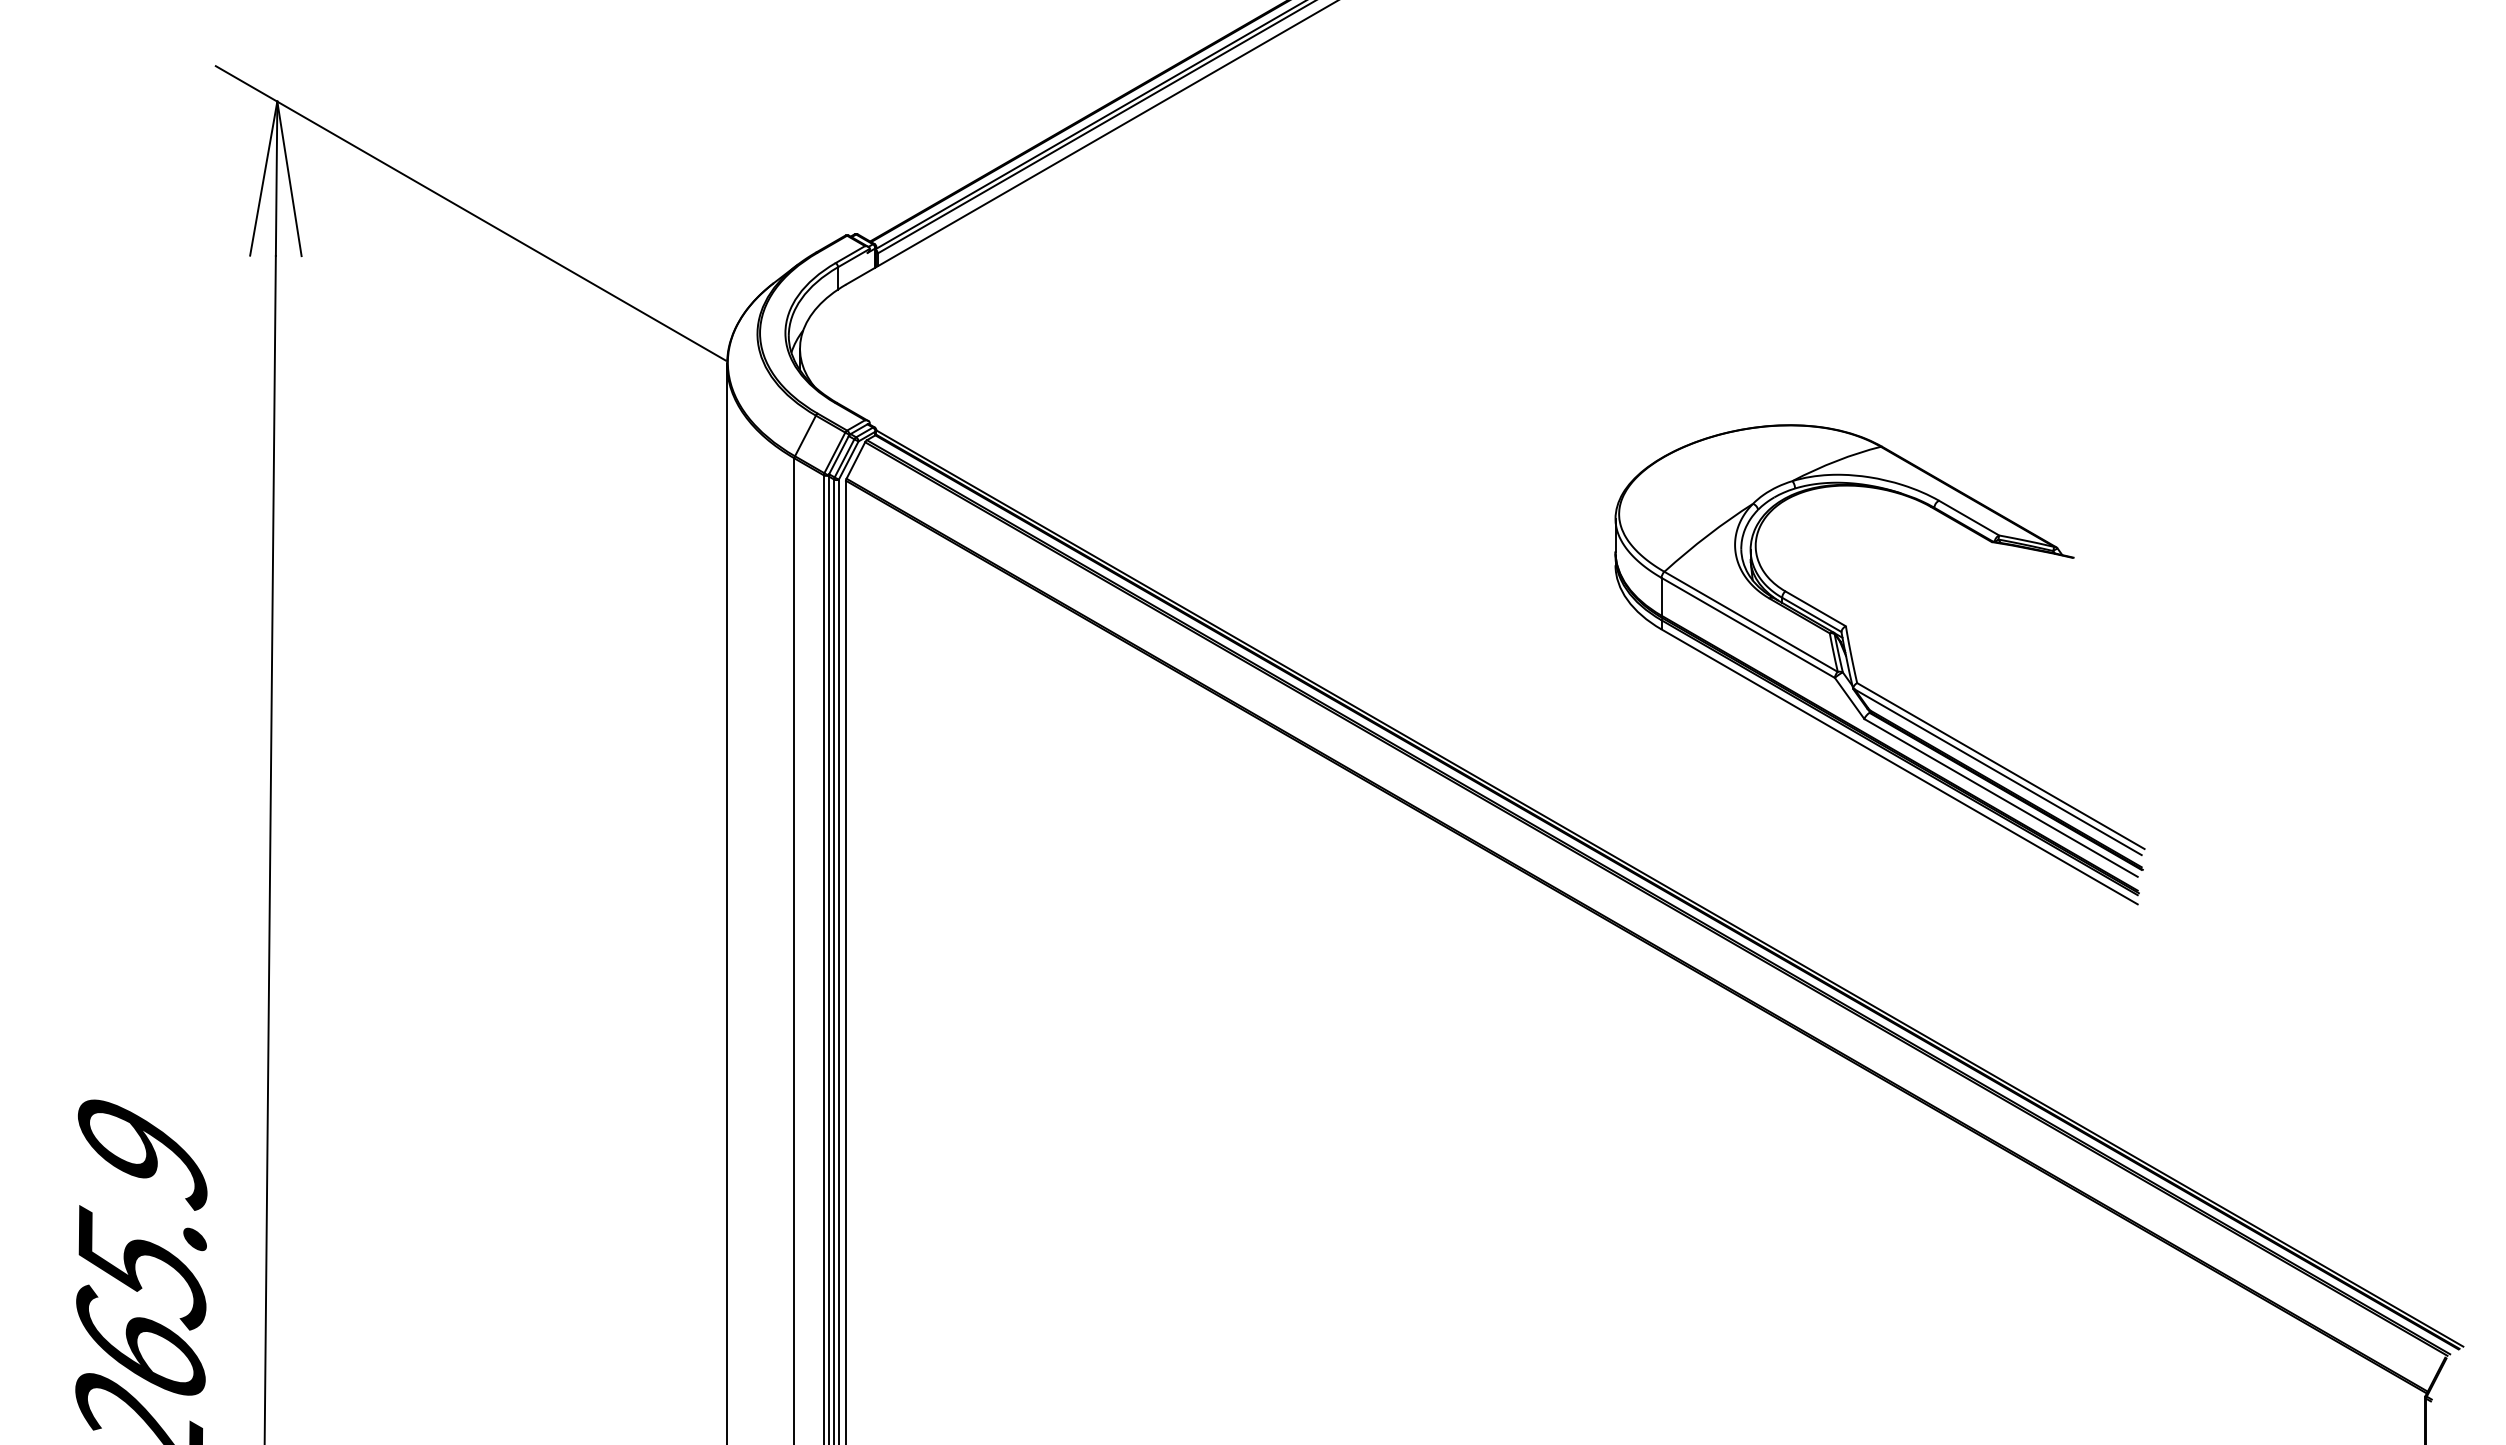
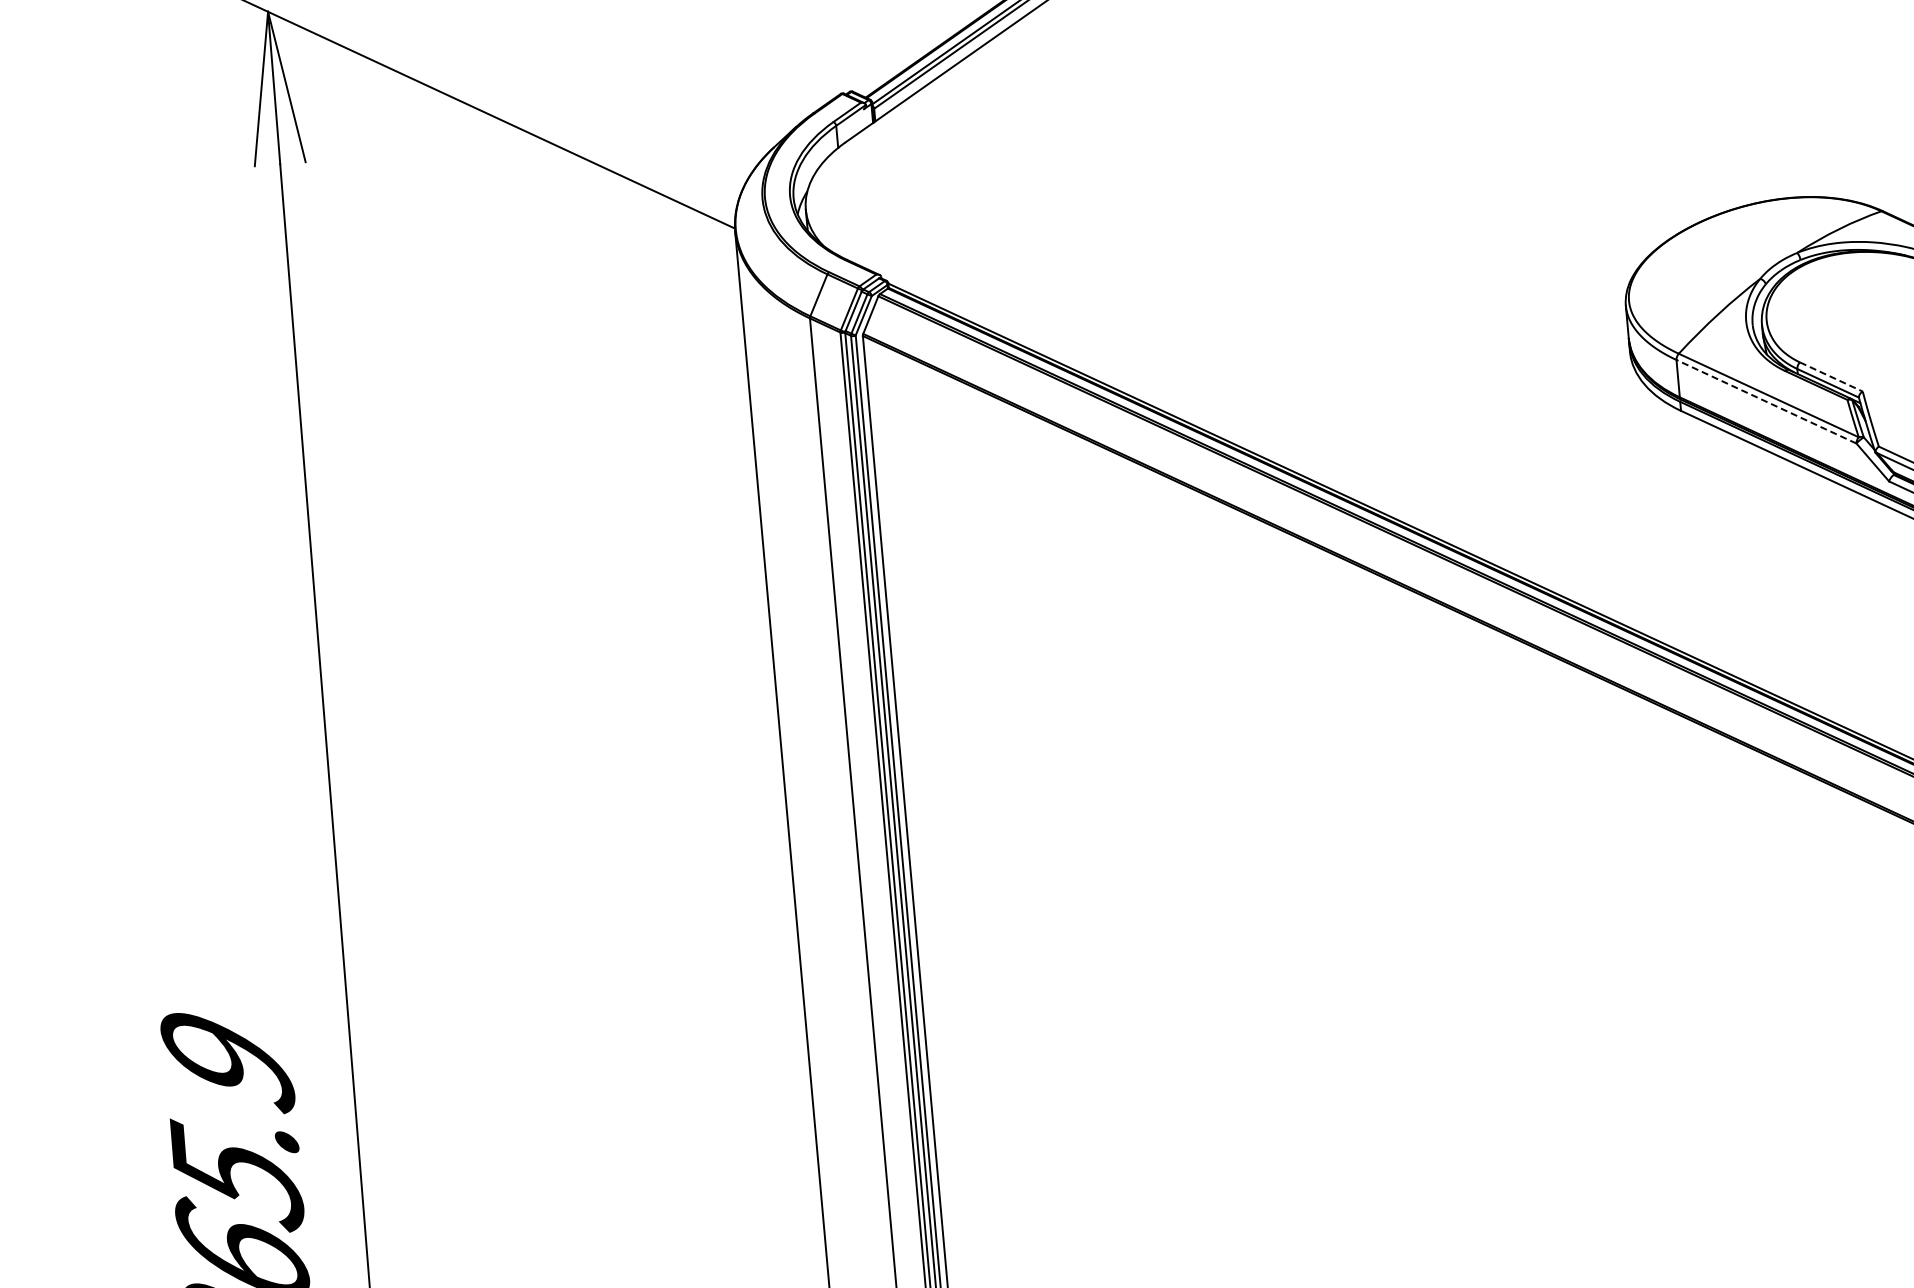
line: (1815, 608) -> (1831, 376), solid -> dashed
line: (1747, 627) -> (1765, 401), solid -> dashed

